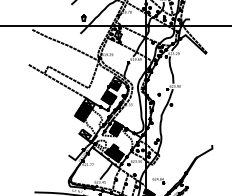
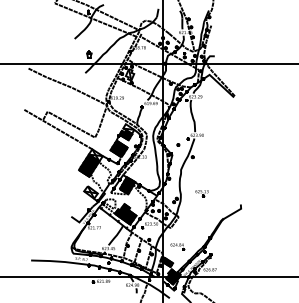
part: (178, 135) -> (201, 193), added

